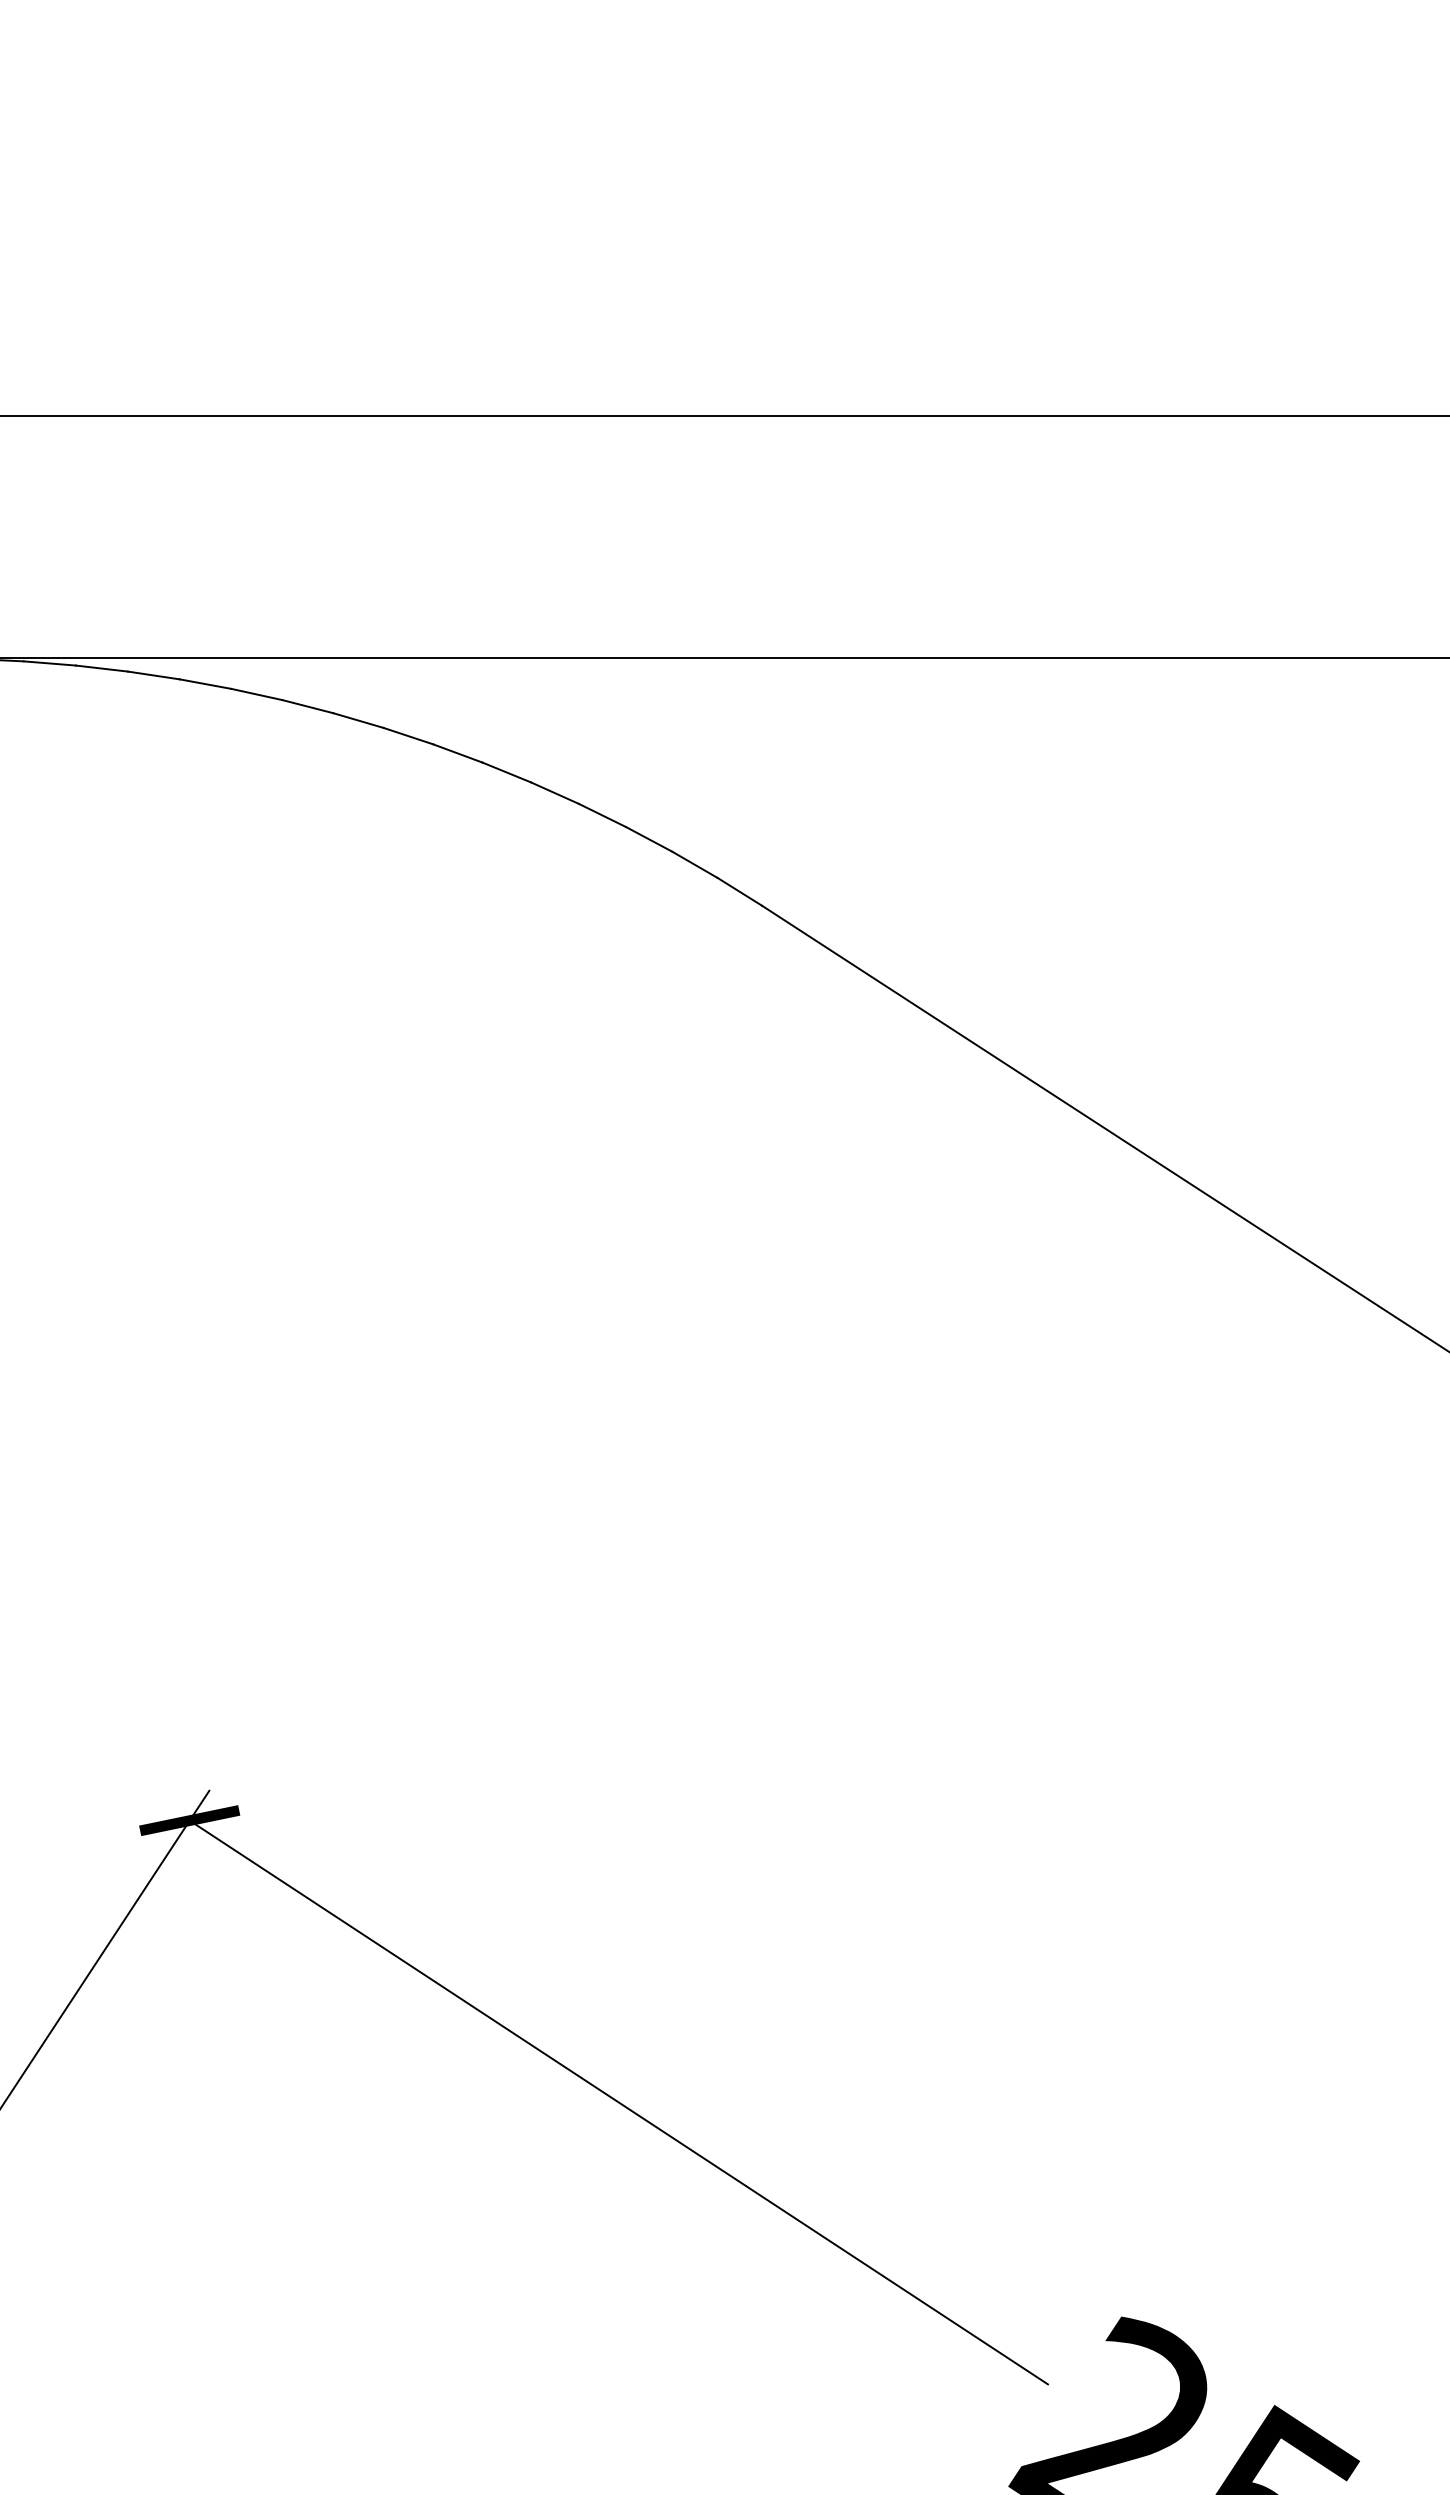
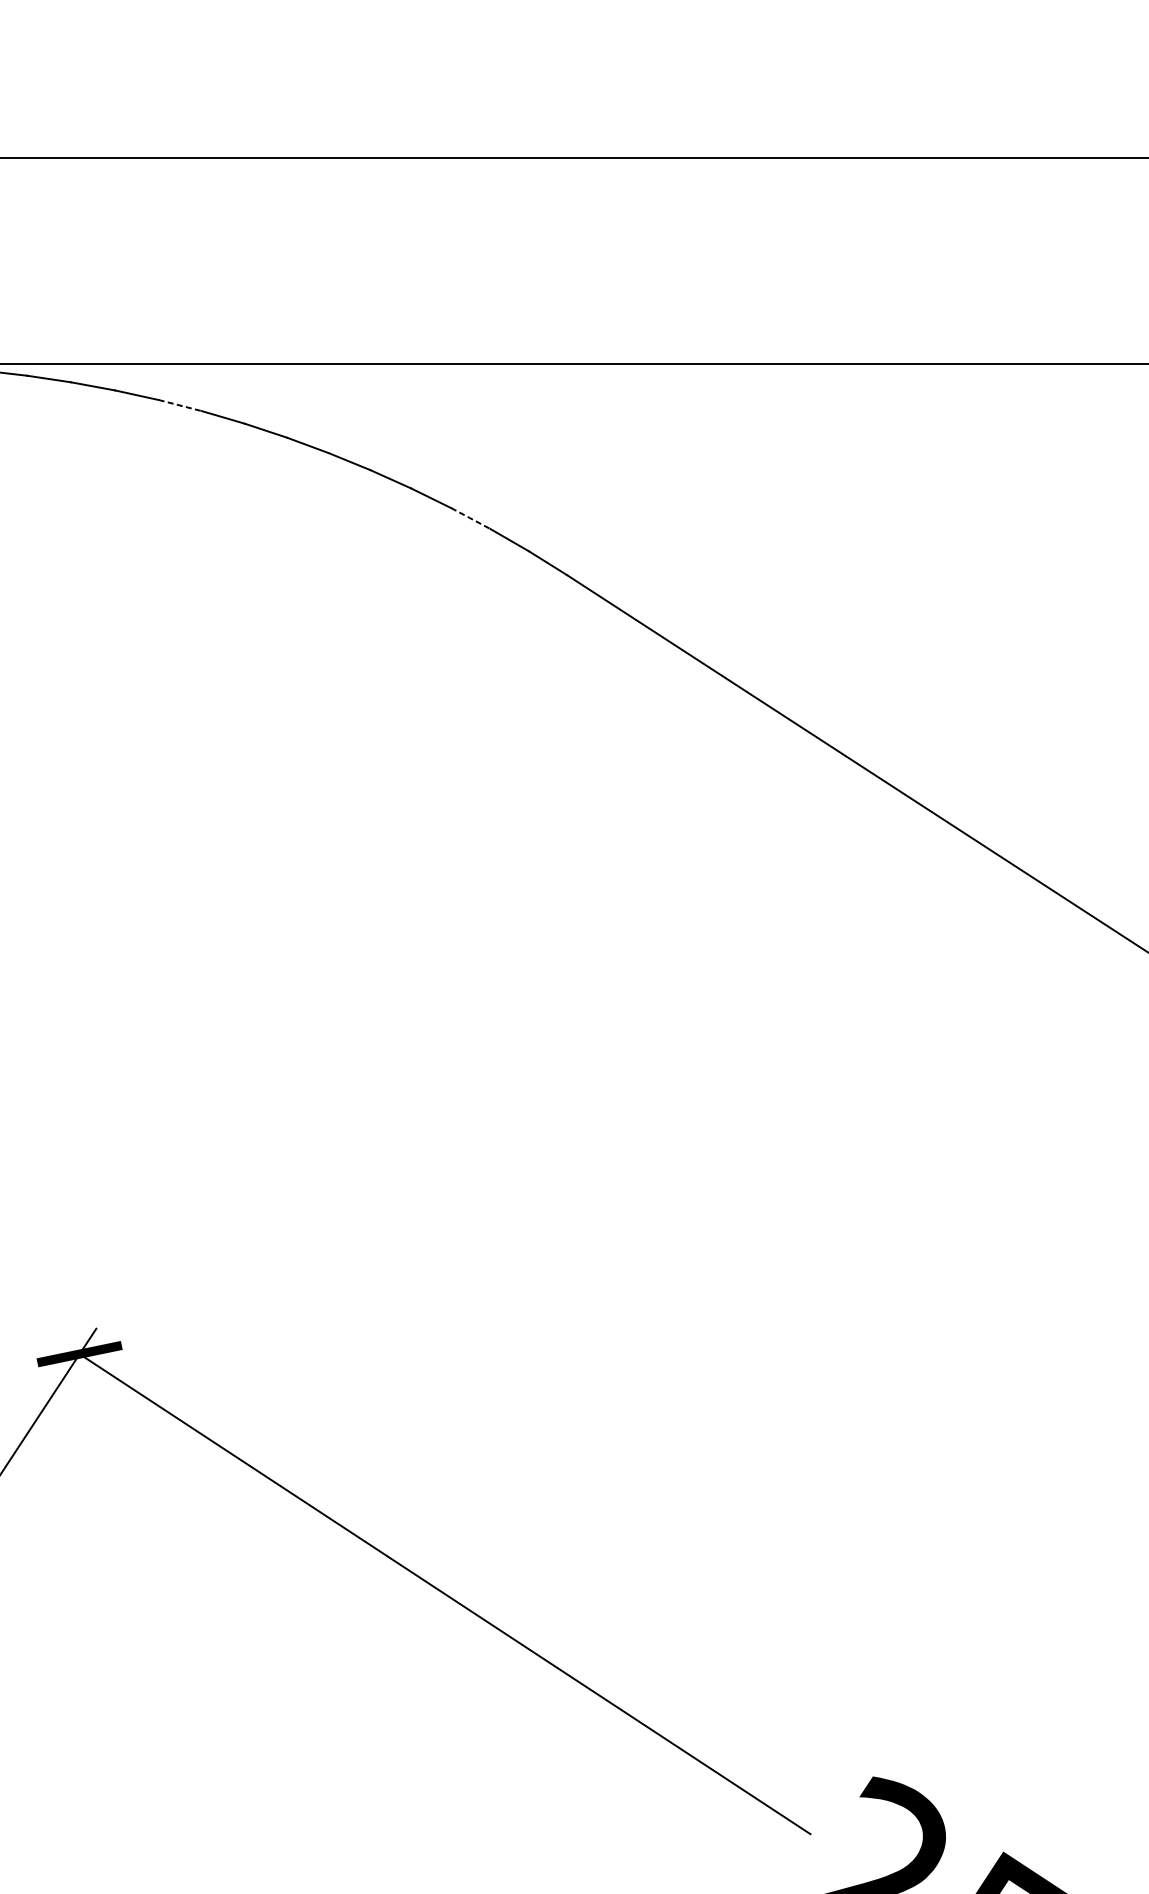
line: (308, 706) -> (180, 405), solid -> dashed
line: (649, 839) -> (471, 518), solid -> dashed

